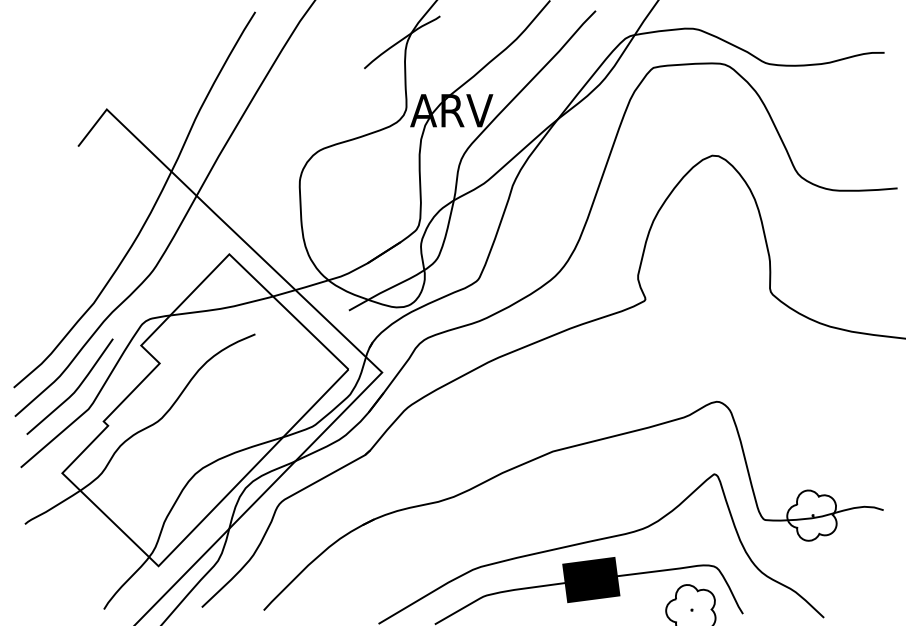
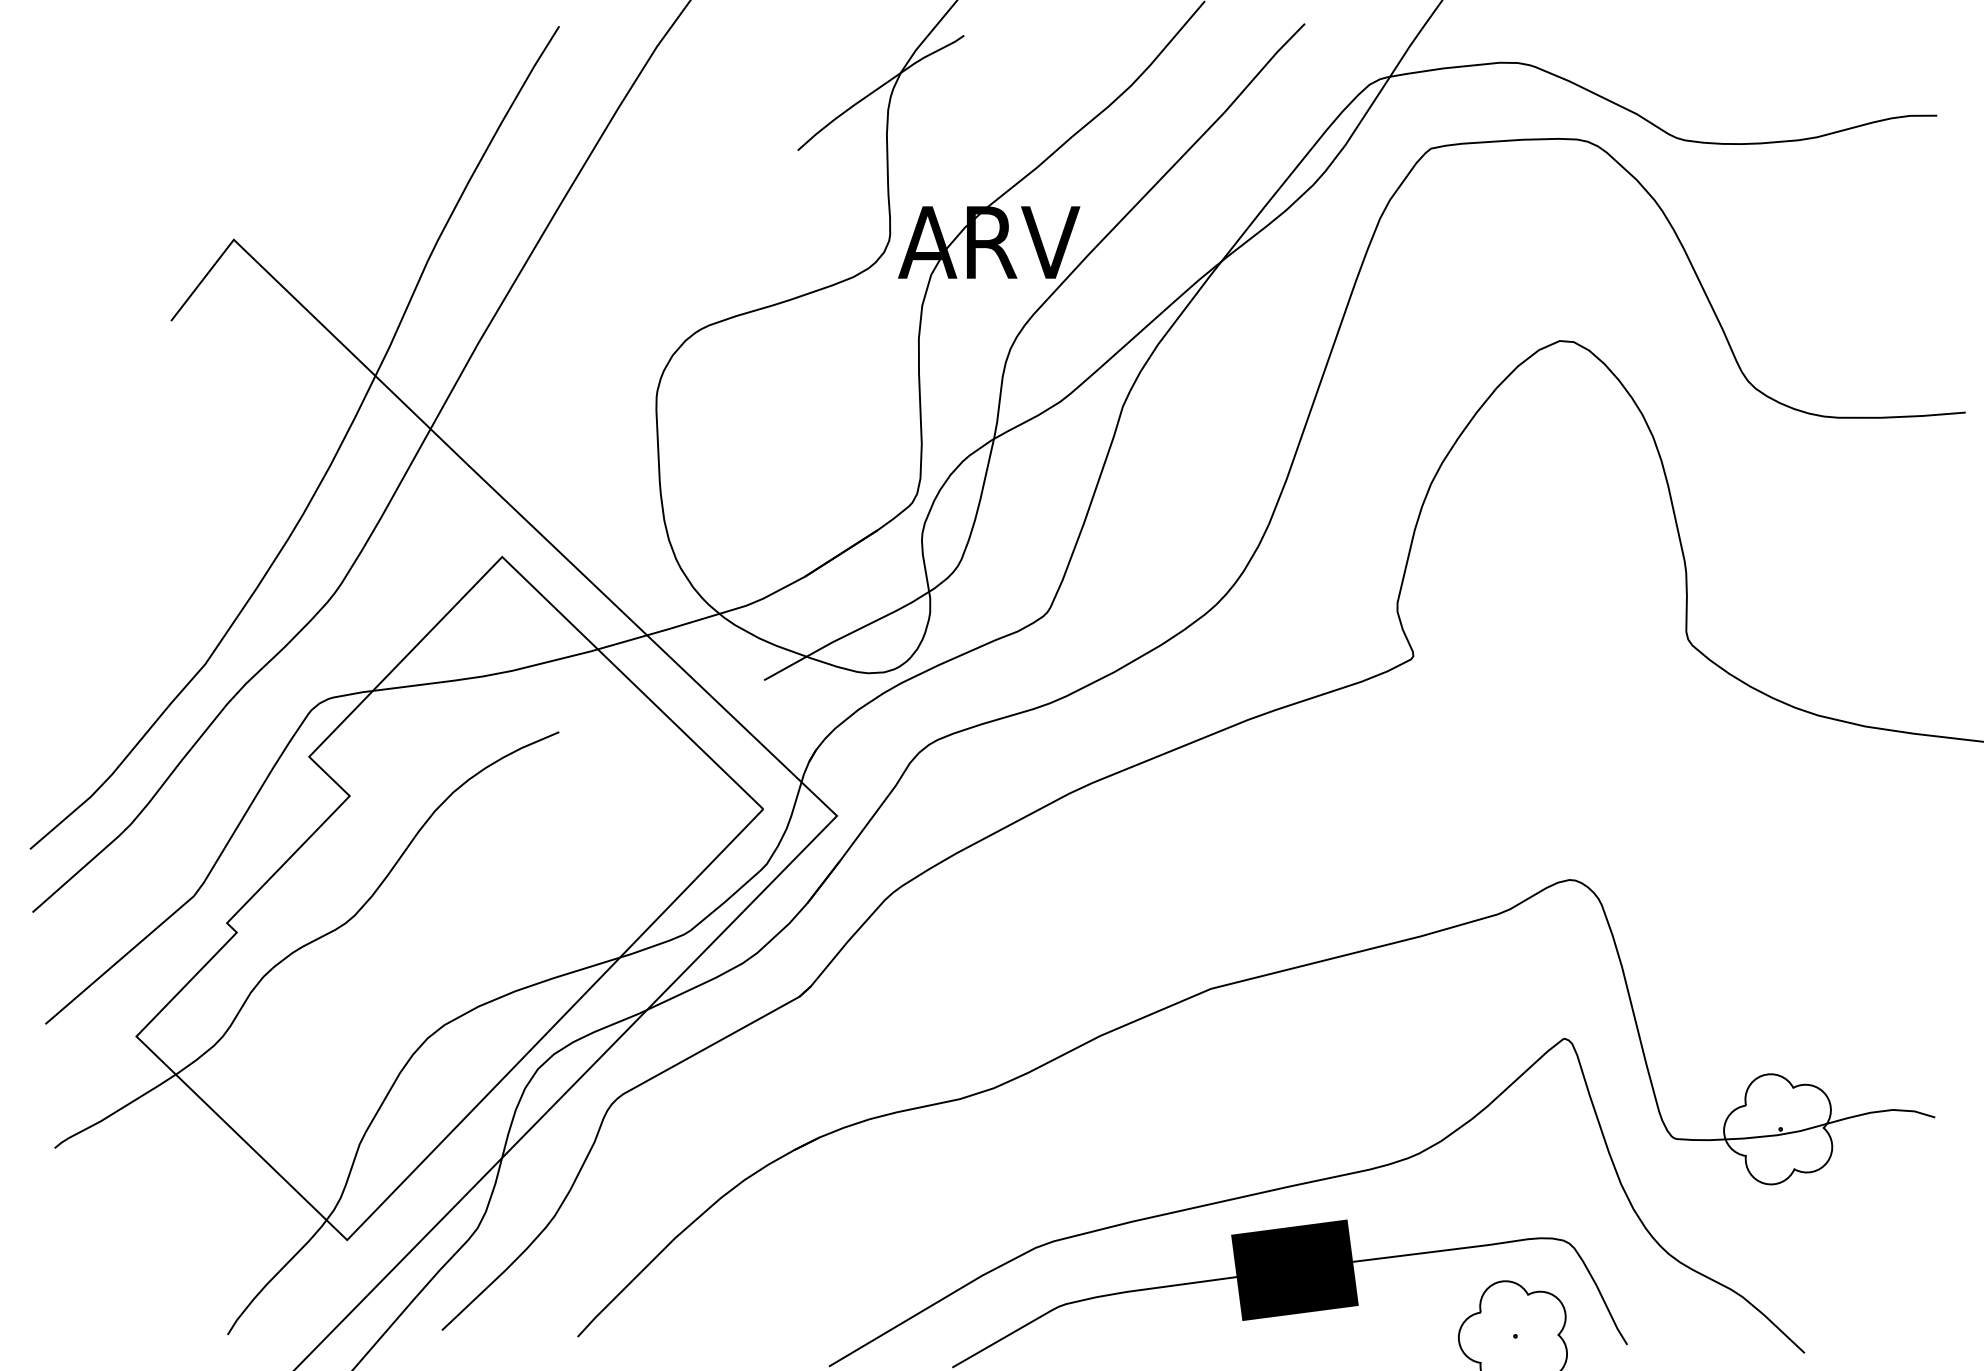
curve: (74, 390) -> (163, 855), removed

